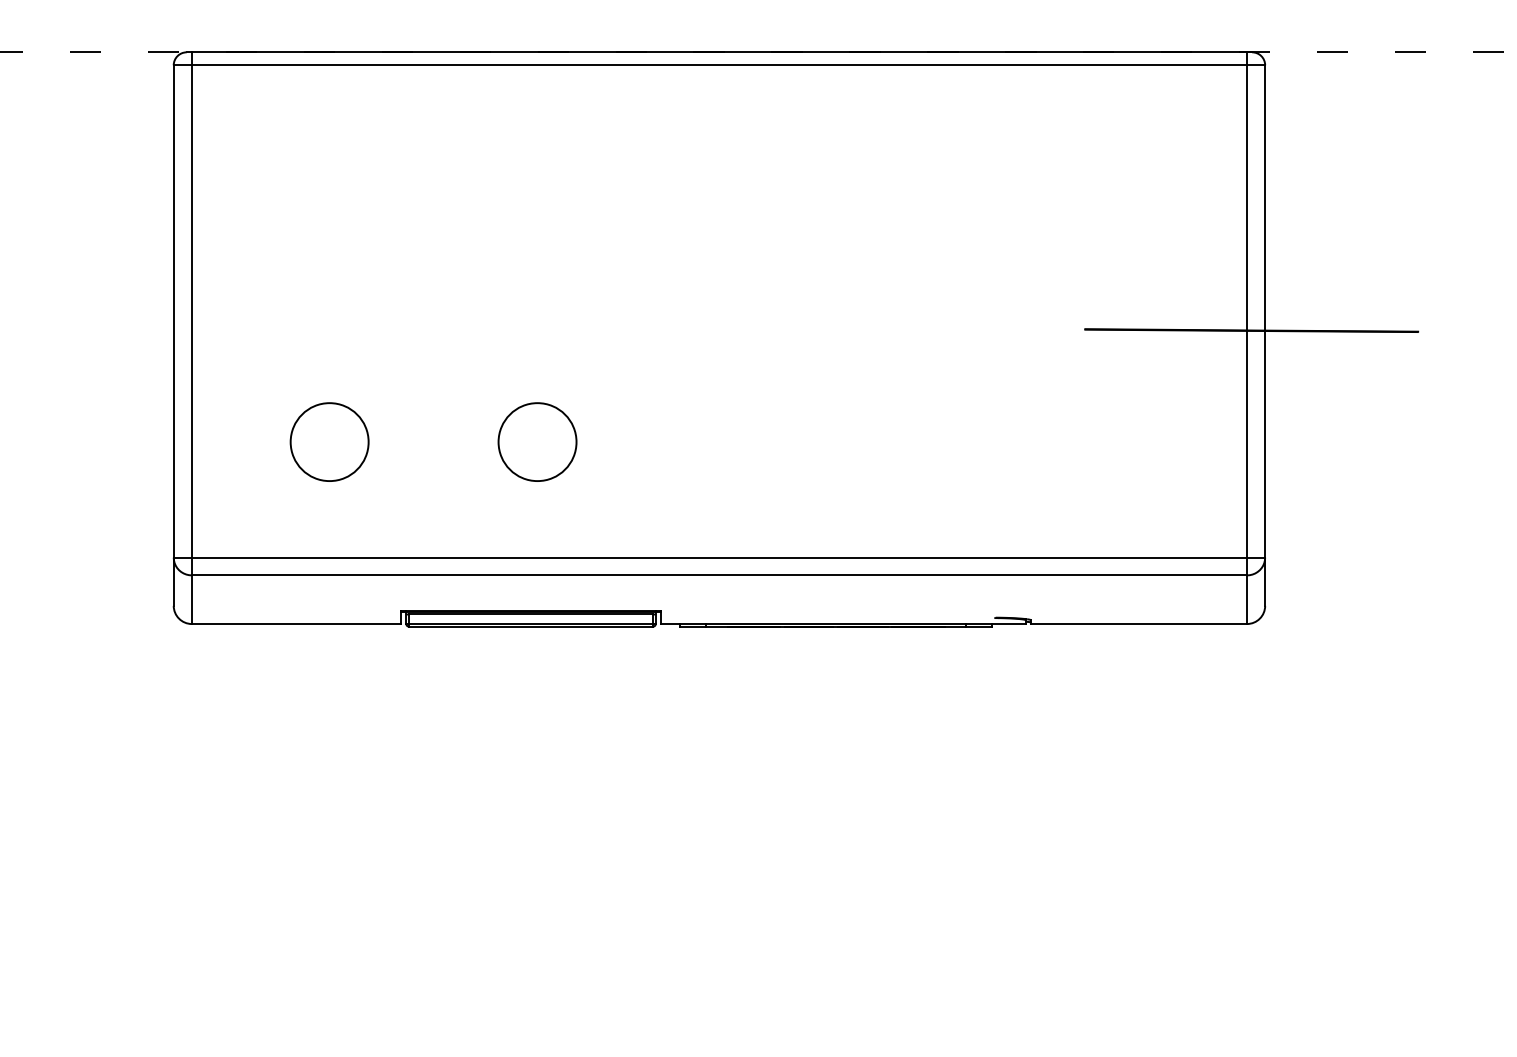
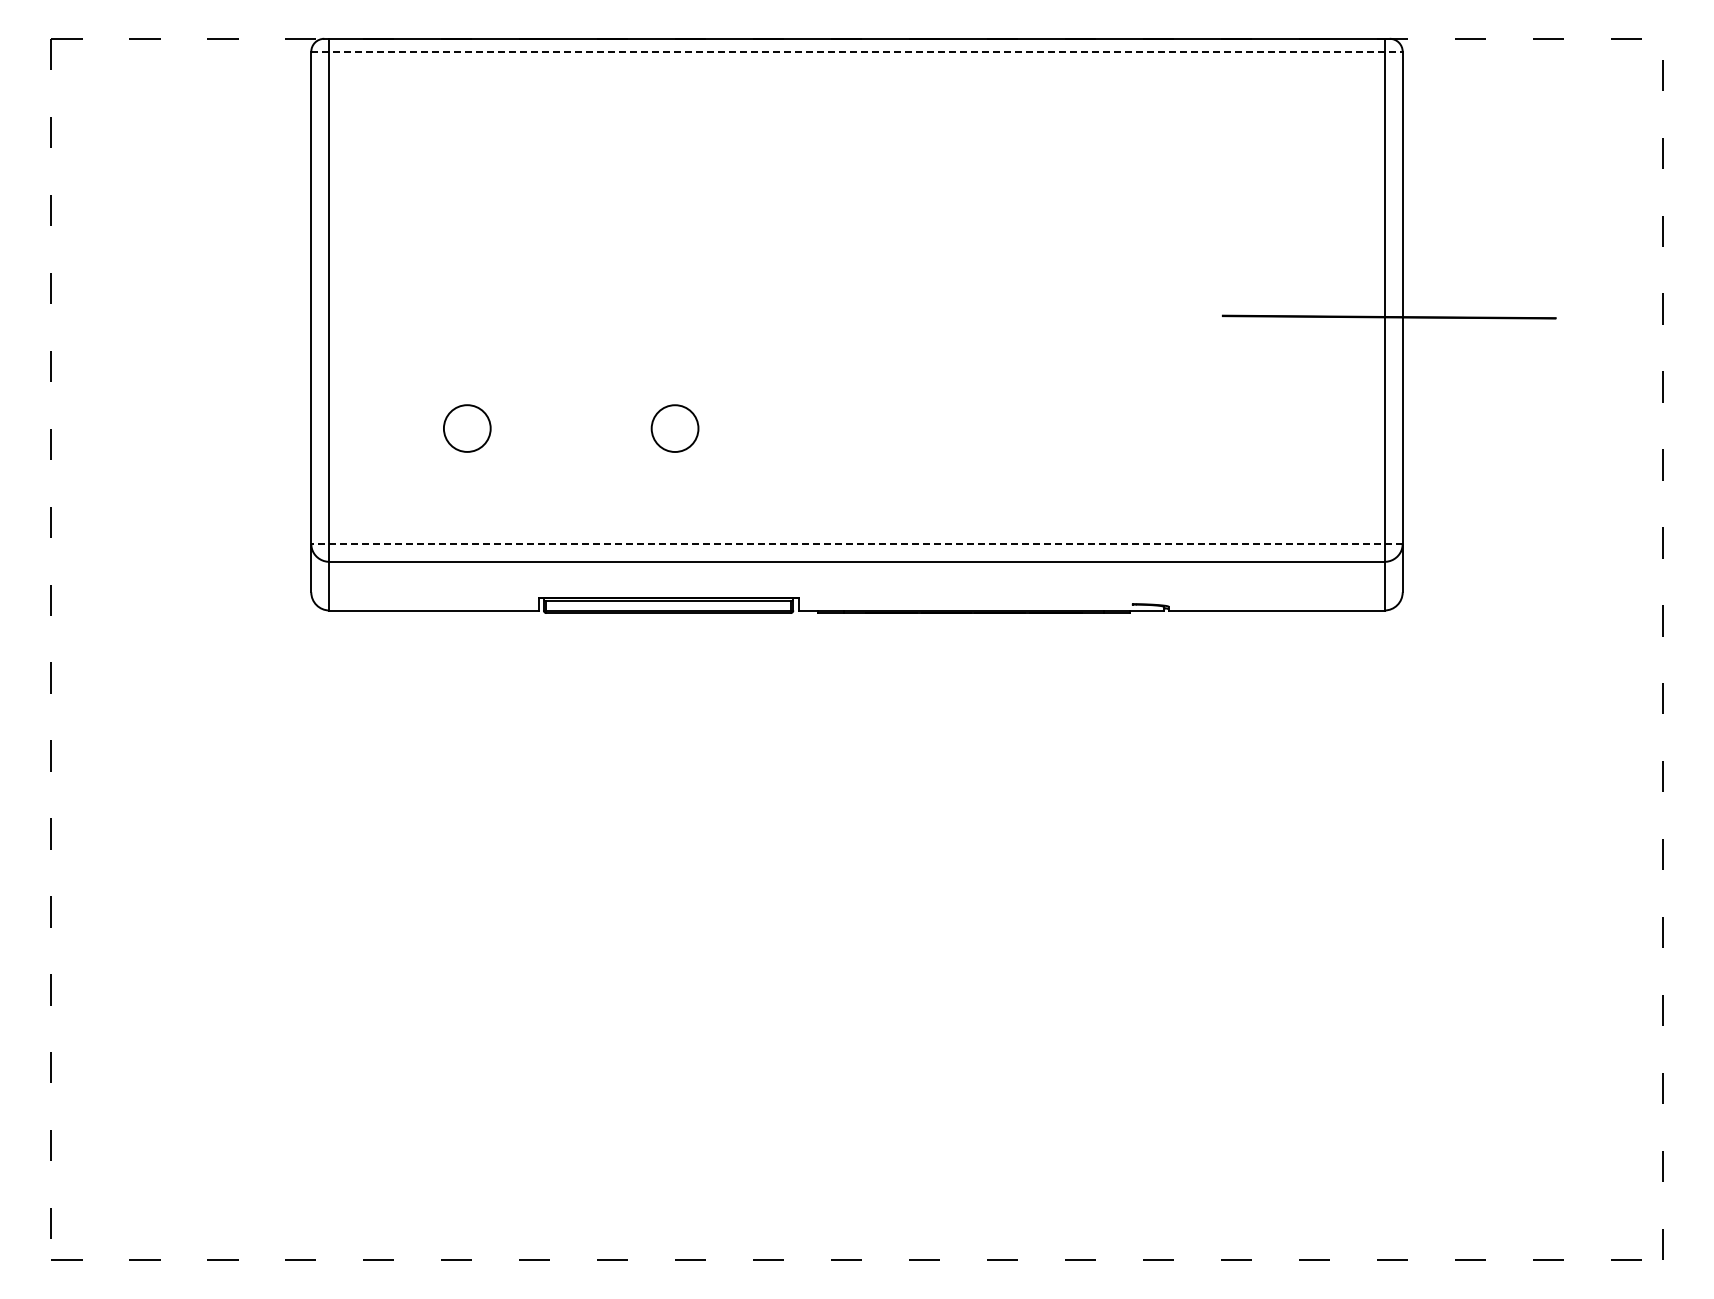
line: (719, 65) -> (857, 51), solid -> dashed
circle: (329, 442) -> (467, 428), size x0.6
circle: (537, 442) -> (675, 428), size x0.6
line: (719, 558) -> (857, 544), solid -> dashed

